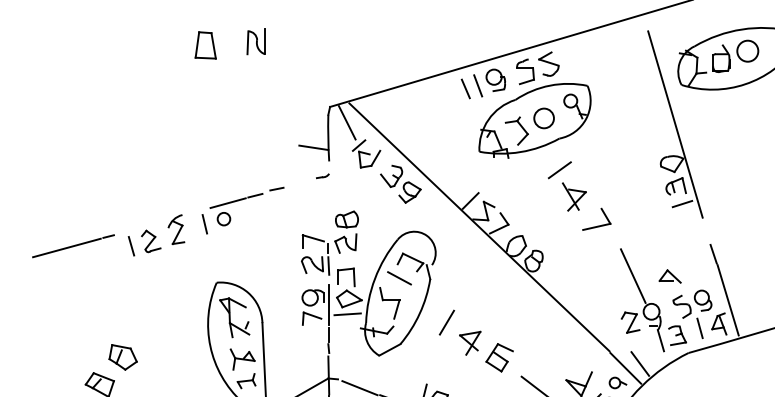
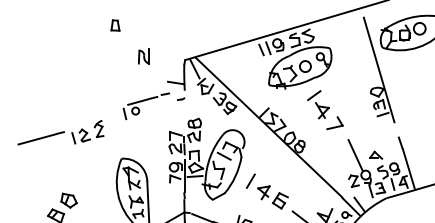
part: (255, 41) -> (143, 56), moved
part: (205, 45) -> (115, 25), size x0.7
part: (241, 210) -> (145, 106), moved

